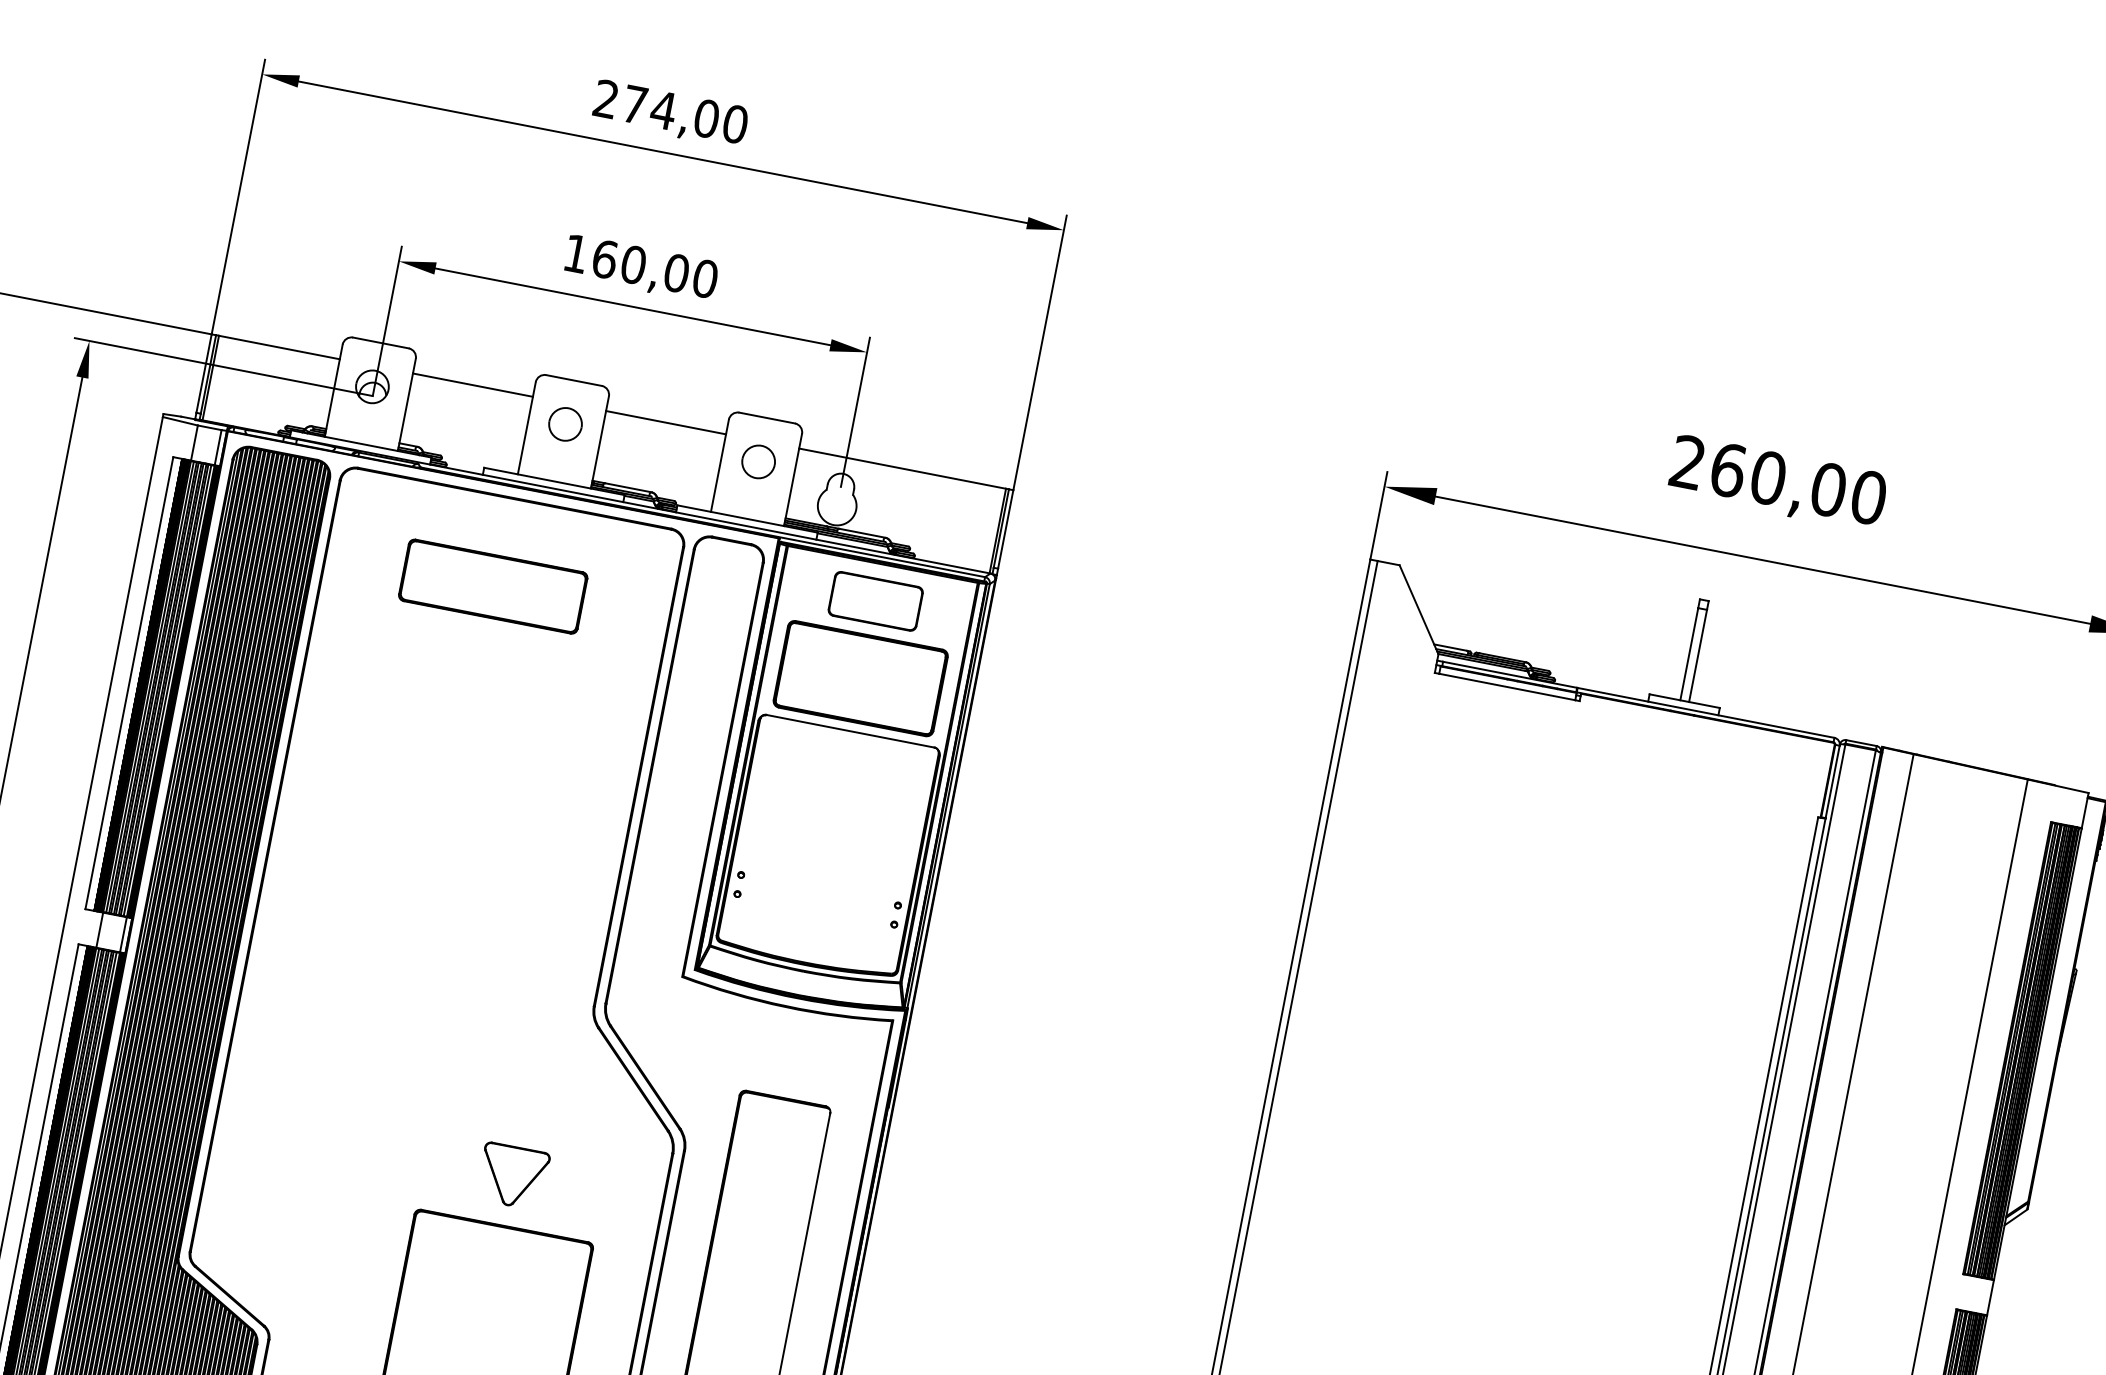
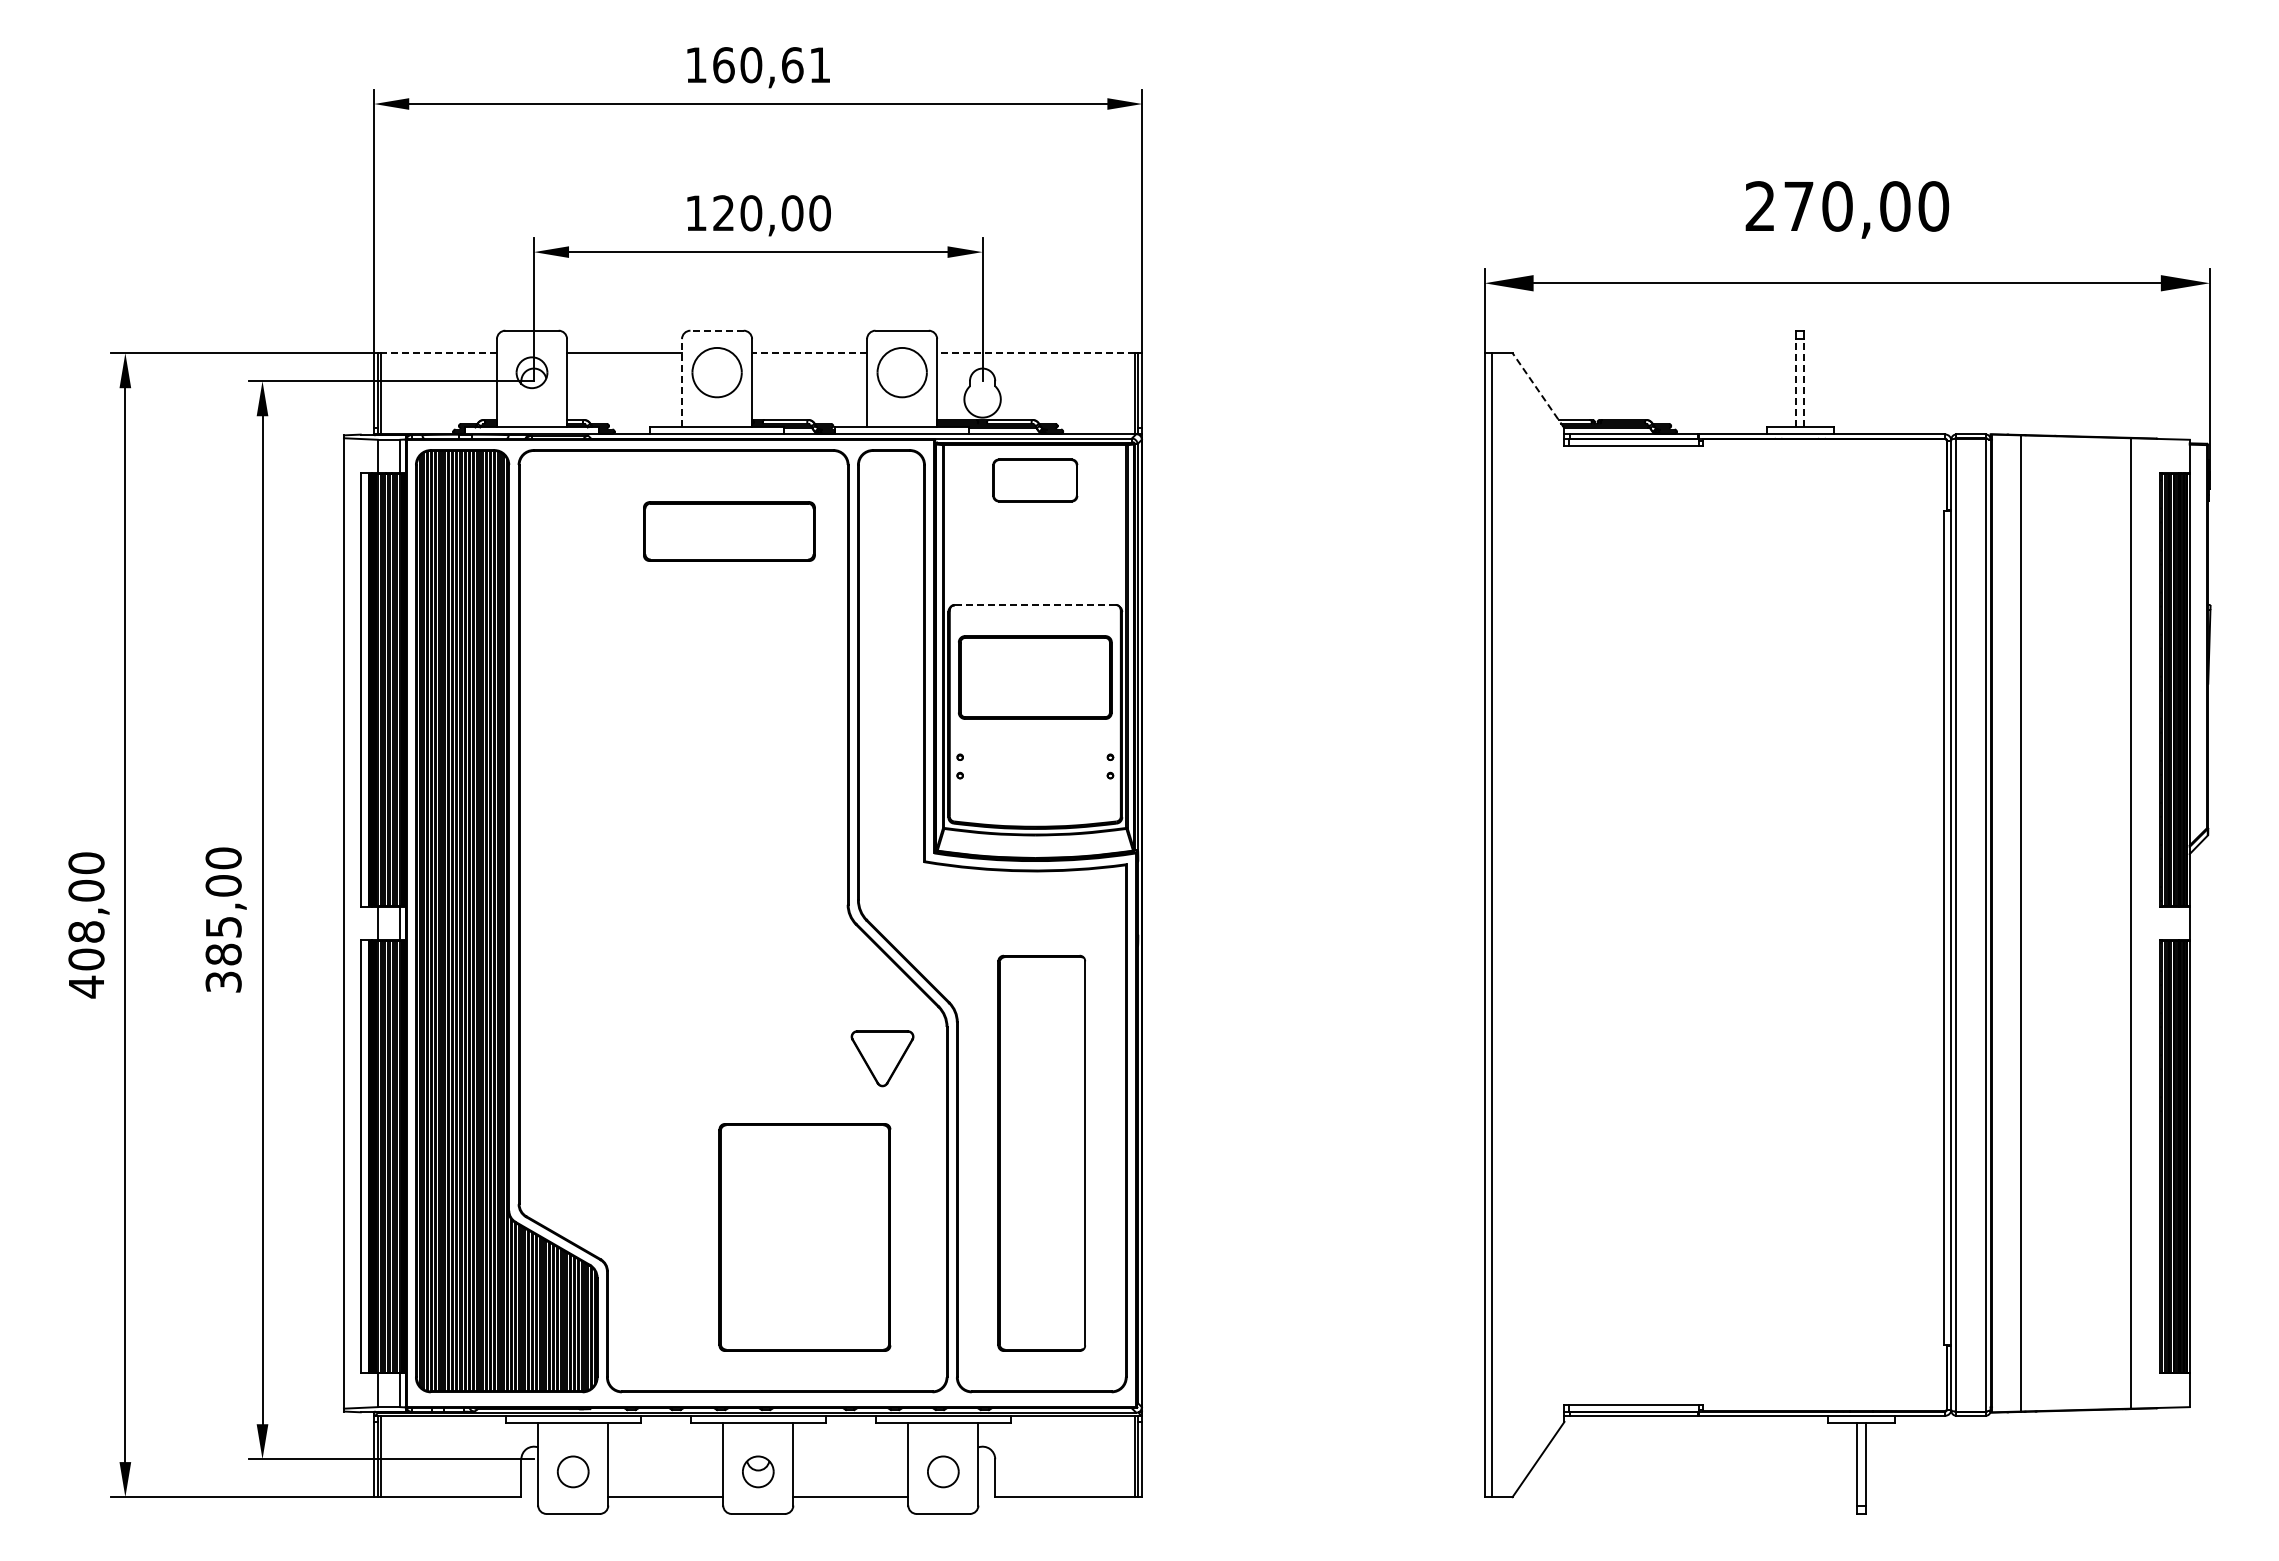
text: (670, 111) -> (757, 65), 274,00 -> 160,61
text: (604, 259) -> (723, 213), 160,00 -> 120,00
line: (279, 347) -> (439, 353), solid -> dashed
line: (574, 380) -> (717, 330), solid -> dashed
line: (665, 423) -> (809, 353), solid -> dashed
part: (564, 424) -> (716, 372), size x1.6
line: (527, 427) -> (682, 382), solid -> dashed
part: (758, 461) -> (901, 372), size x1.6
line: (901, 468) -> (1035, 353), solid -> dashed
text: (1728, 470) -> (1799, 206), 260,00 -> 270,00
part: (493, 586) -> (729, 531), moved
line: (1419, 609) -> (1538, 390), solid -> dashed
line: (1689, 653) -> (1796, 382), solid -> dashed
line: (1698, 655) -> (1804, 382), solid -> dashed
part: (860, 678) -> (1035, 677), moved
line: (850, 730) -> (1035, 604), solid -> dashed
part: (512, 1176) -> (882, 1058), moved

